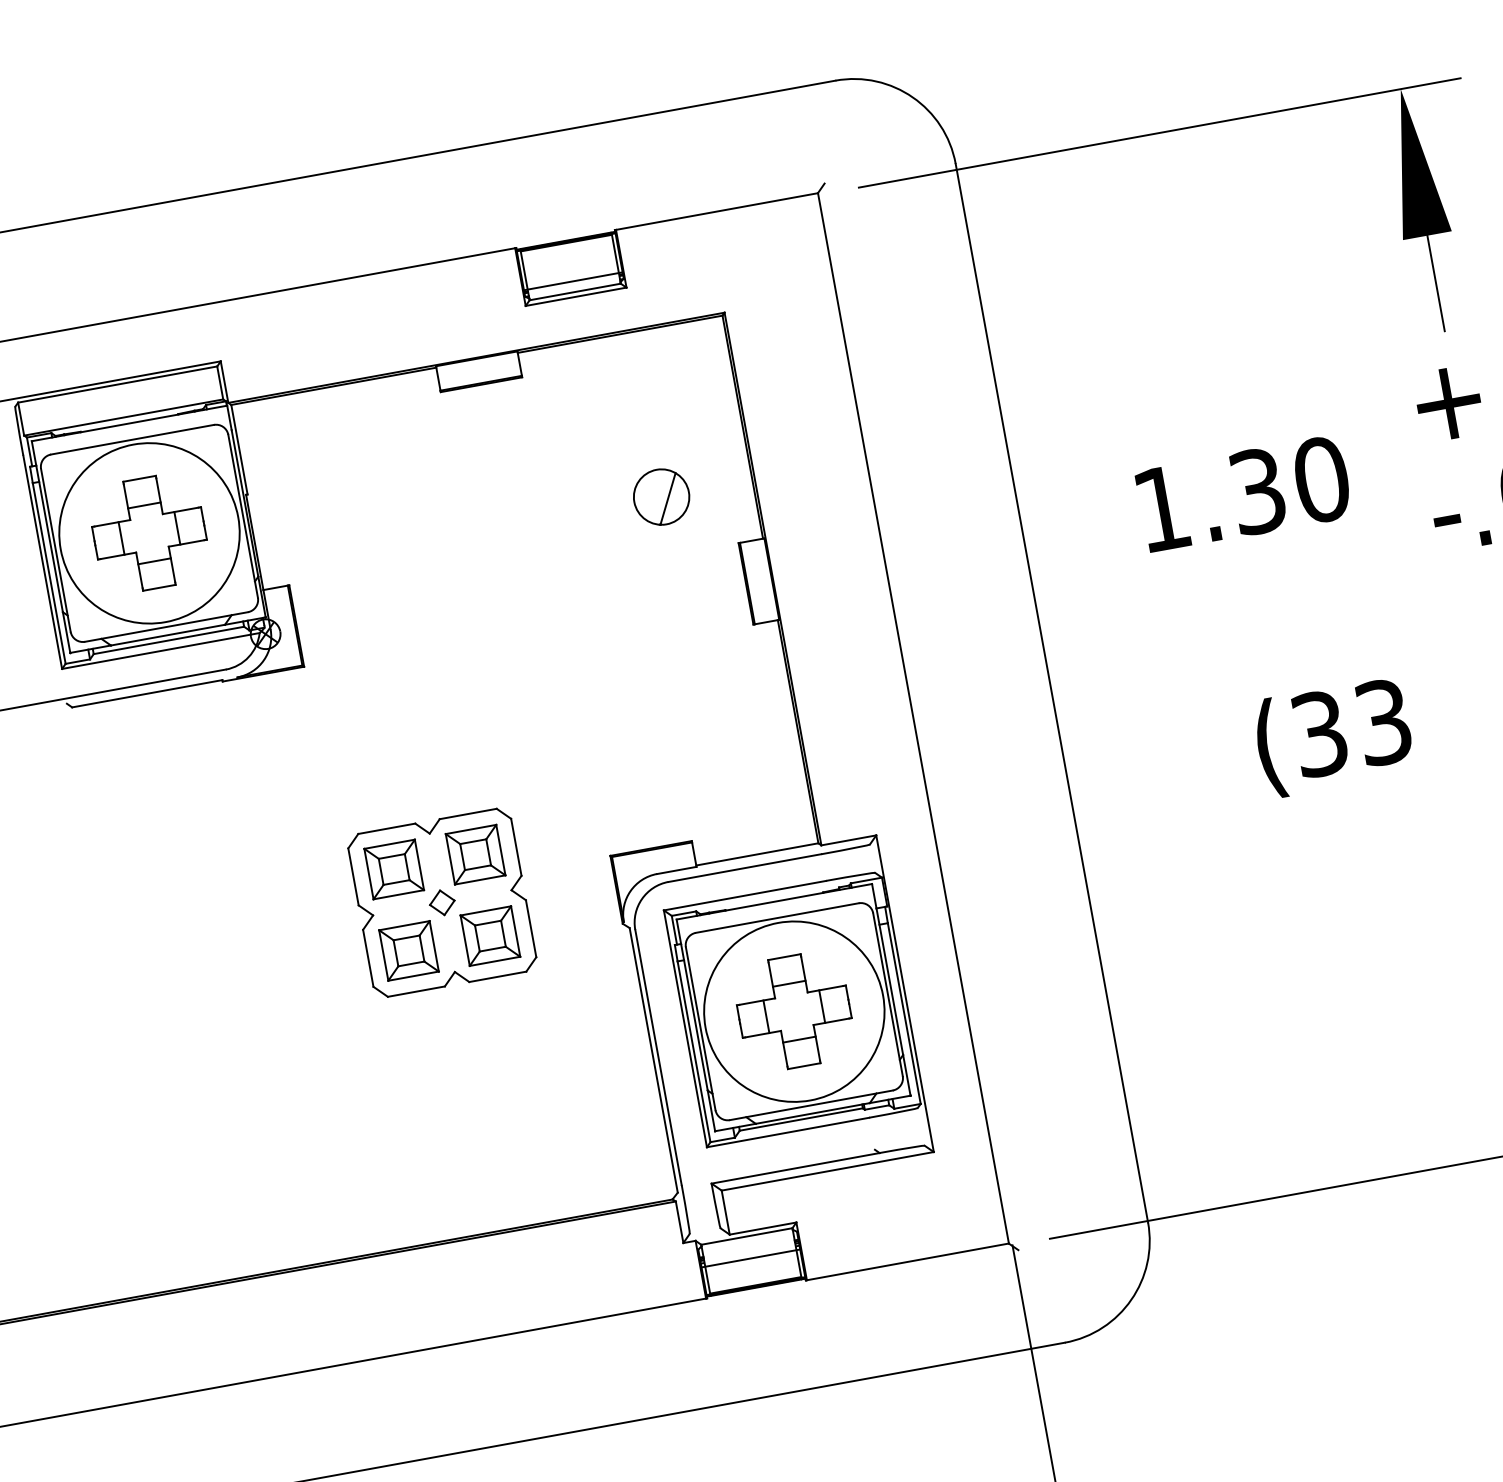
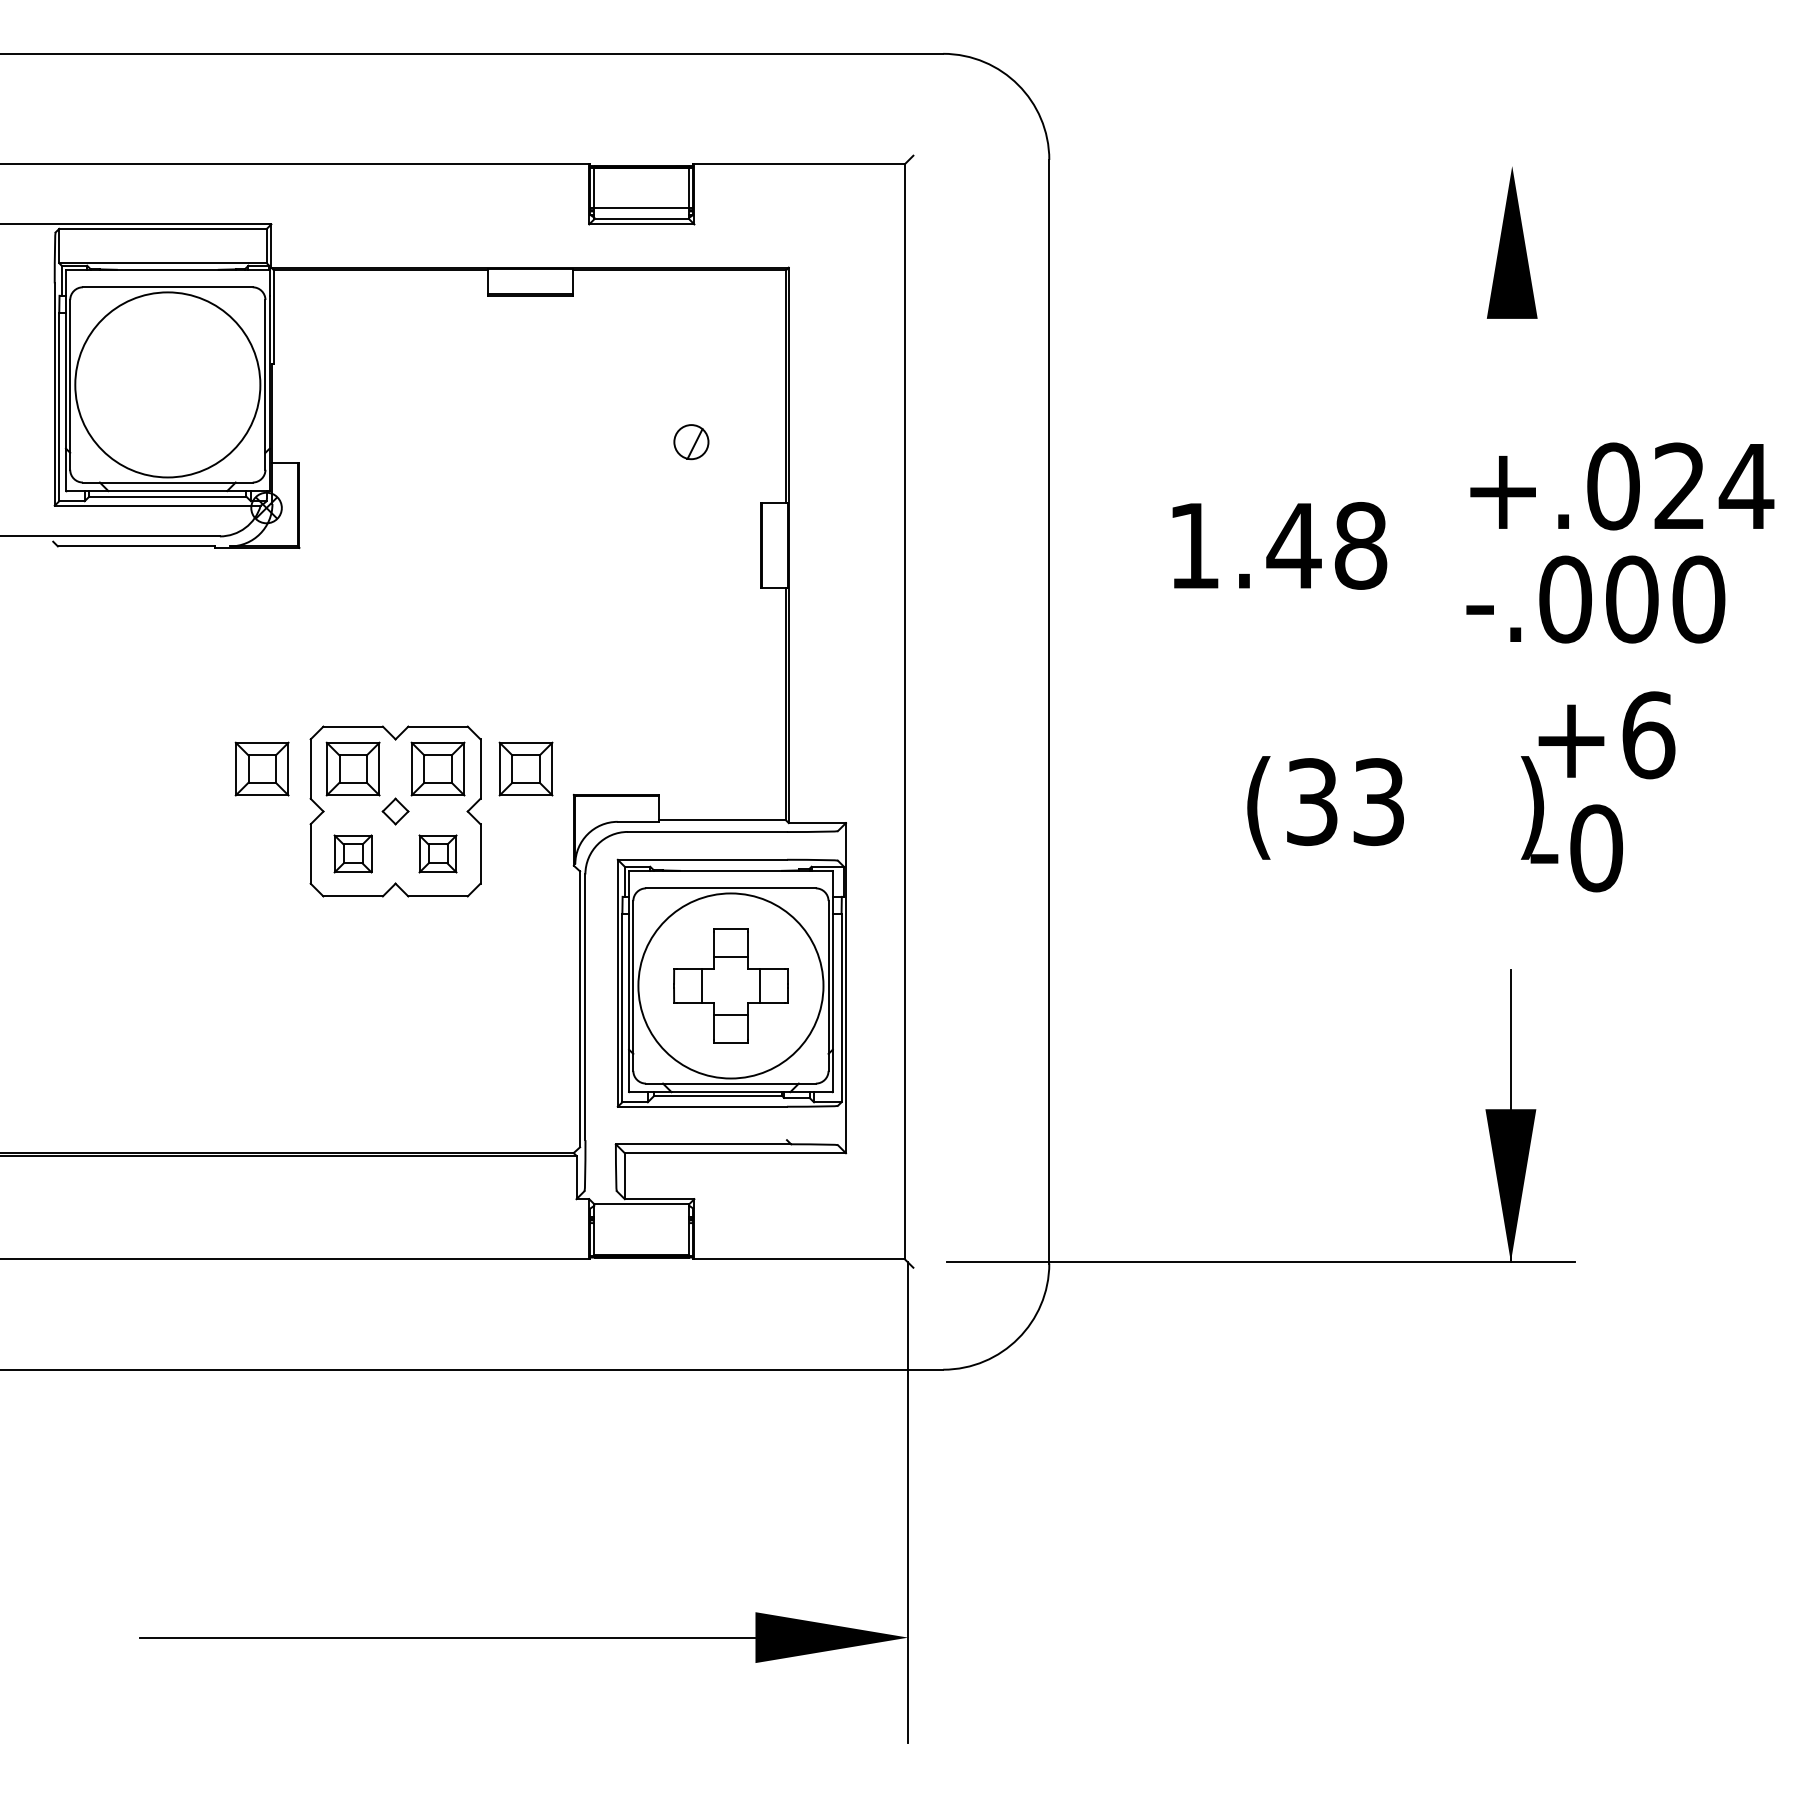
line: (1159, 133) -> (1260, 166), removed
line: (1436, 283) -> (1512, 368), removed
text: (1288, 485) -> (1326, 545), 1.30 -> 1.48
part: (661, 496) -> (691, 441), size x0.6
part: (149, 533) -> (167, 384), removed
part: (559, 838) -> (525, 768), added
part: (306, 884) -> (261, 768), added
part: (489, 935) -> (437, 853), size x0.7
part: (408, 950) -> (352, 853), size x0.7
line: (750, 1258) -> (641, 1227), removed

